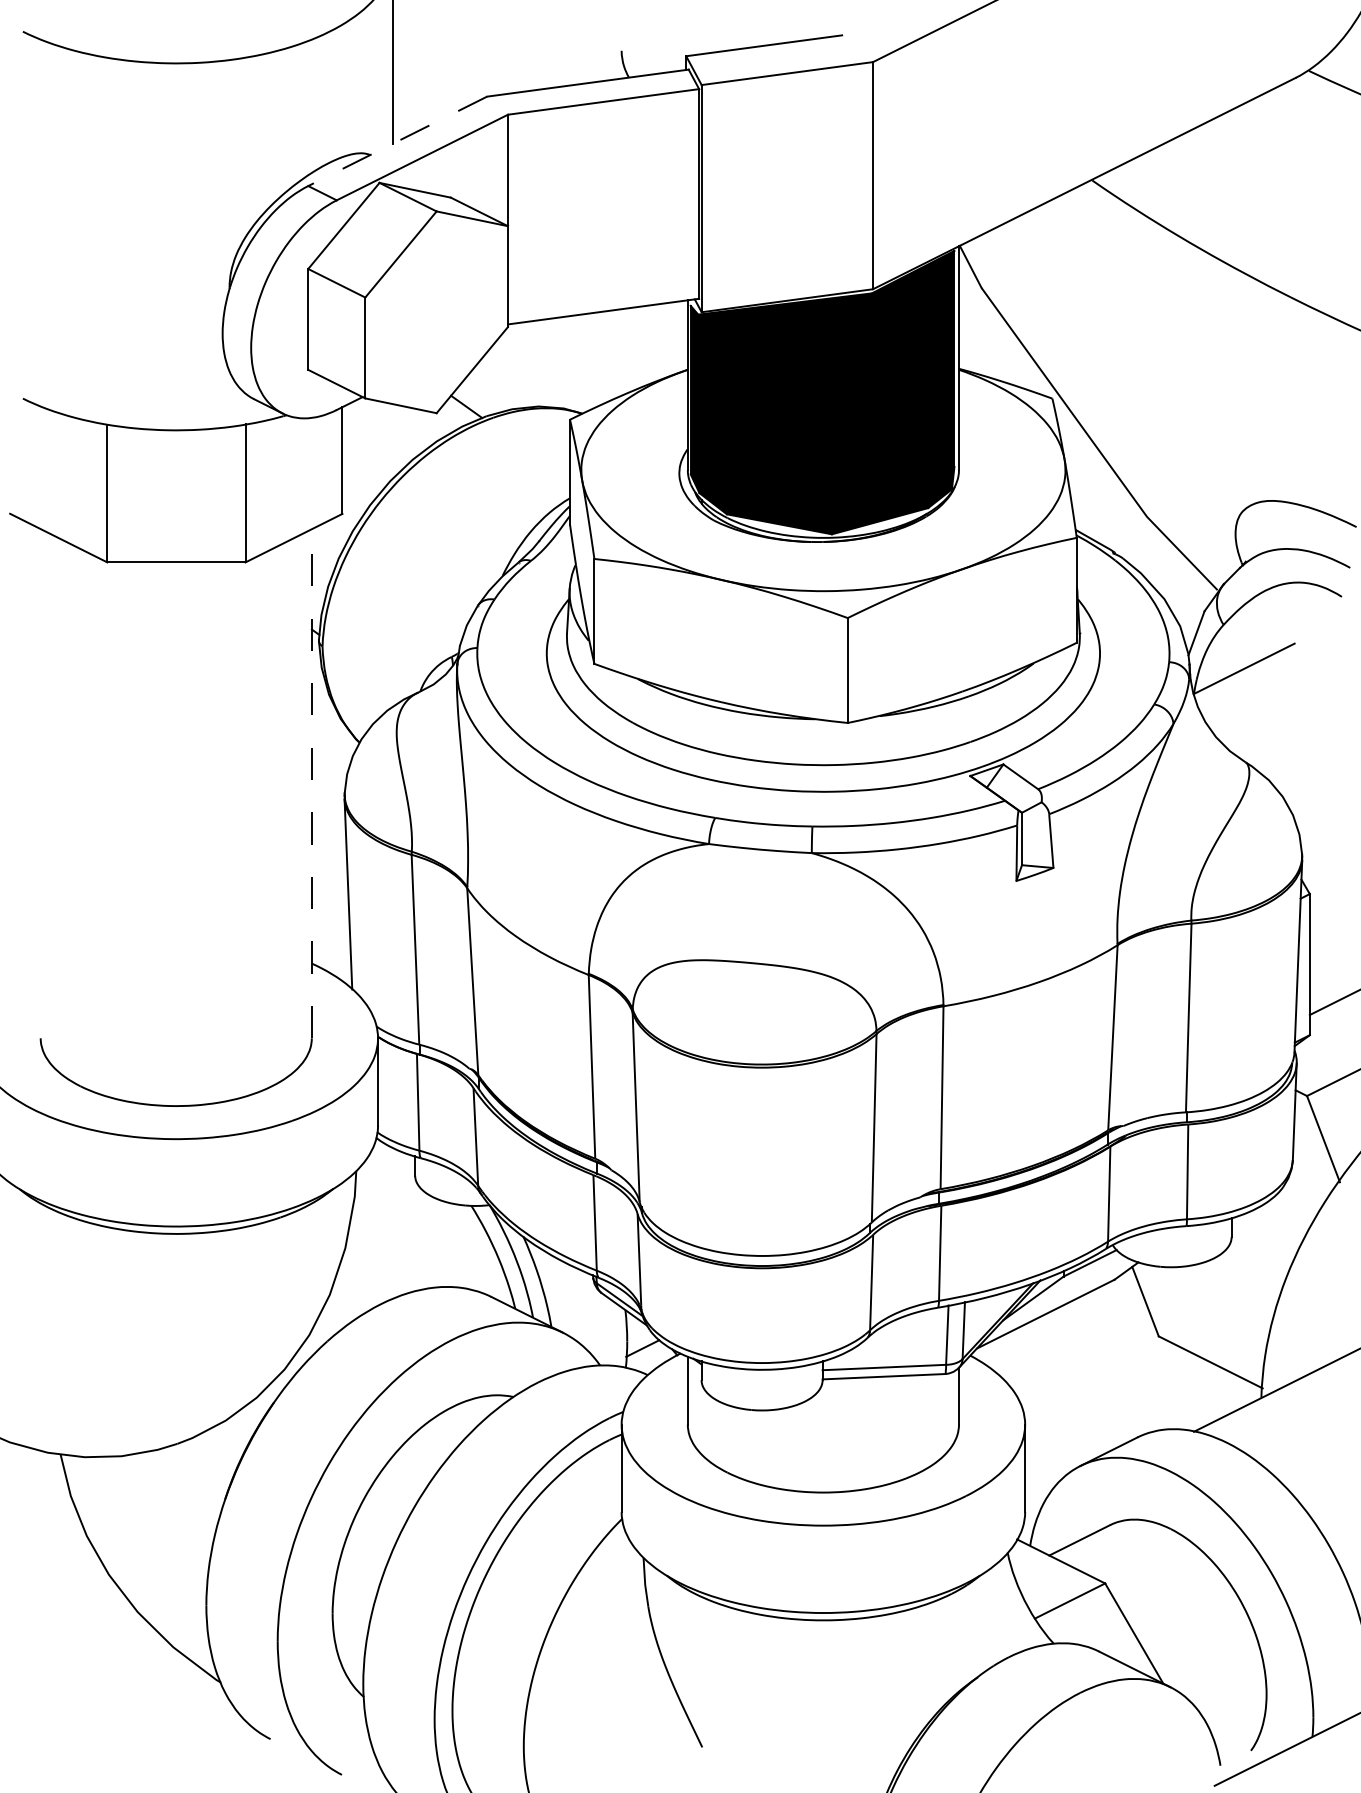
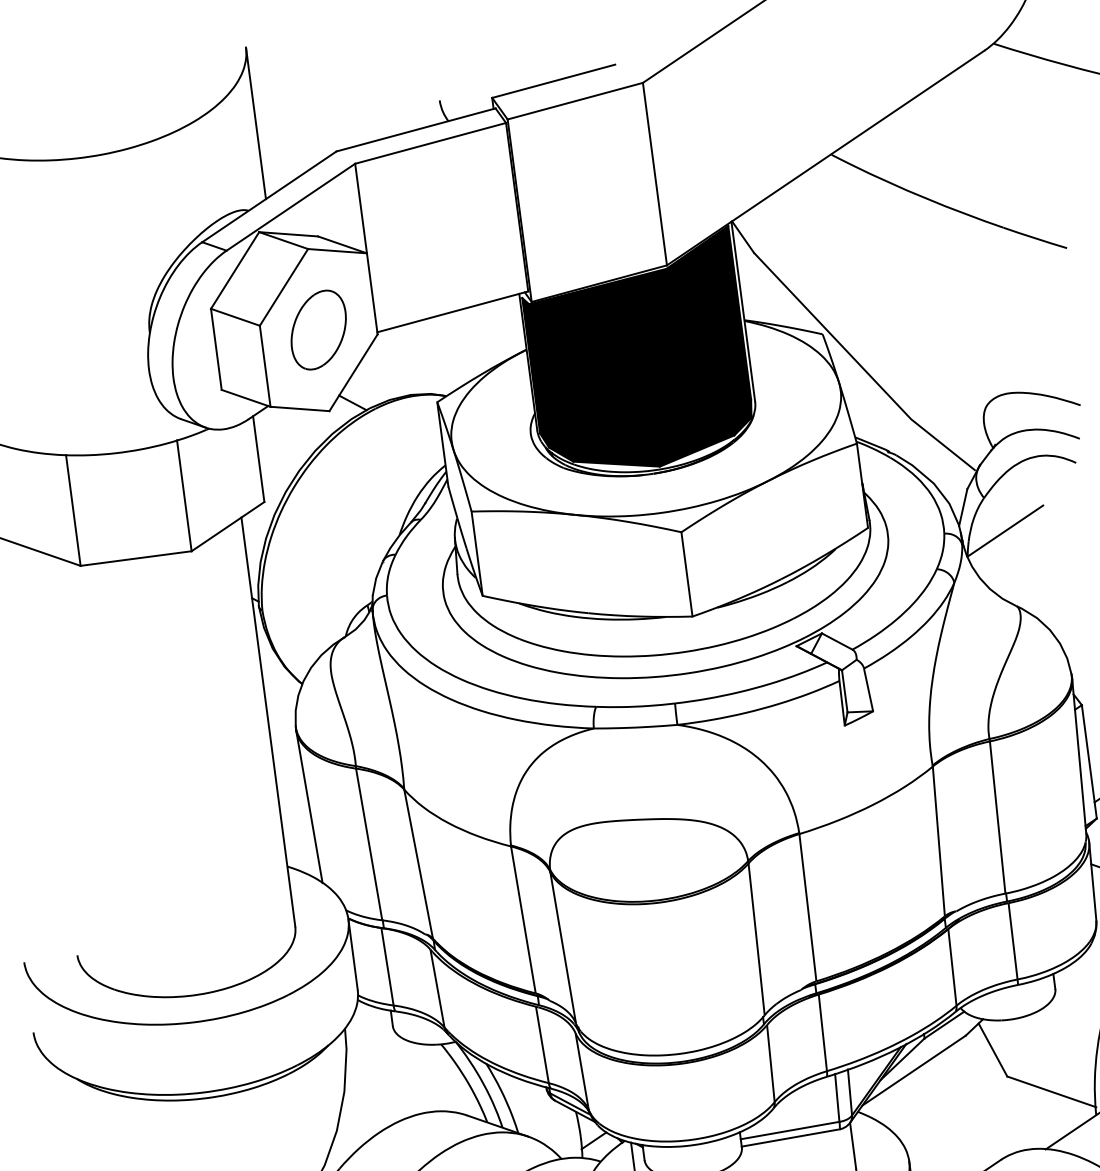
line: (397, 141) -> (269, 196), dashed -> solid
part: (436, 312) -> (318, 330), added
line: (311, 783) -> (268, 721), dashed -> solid

